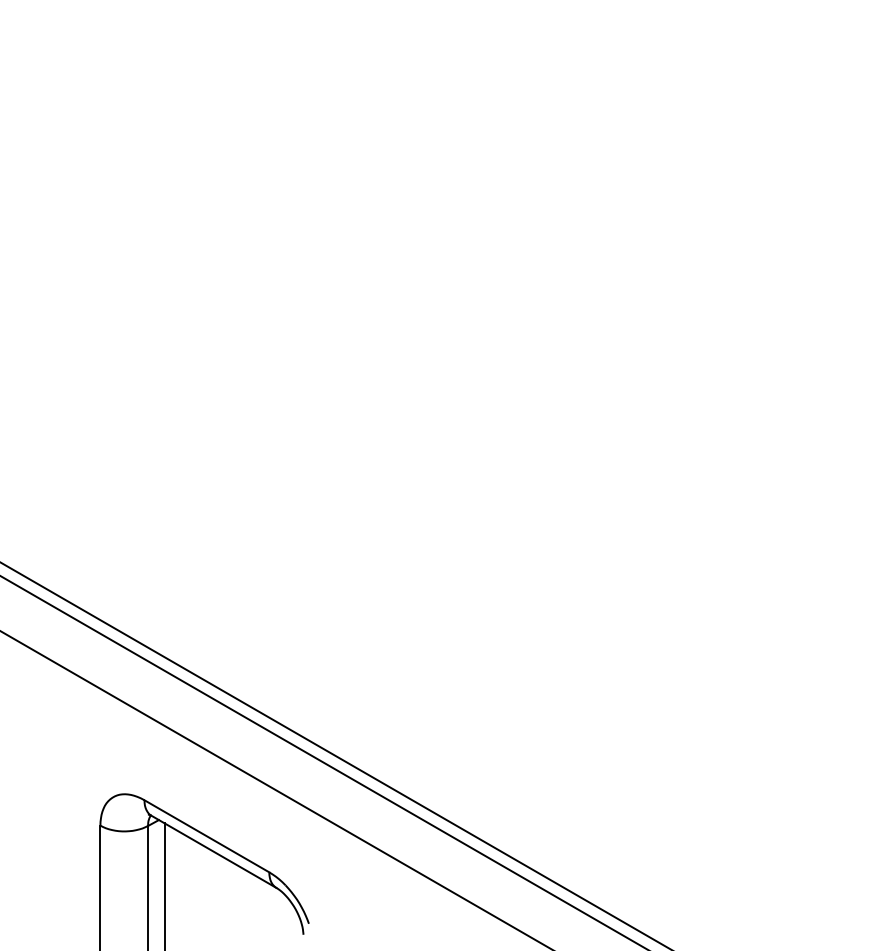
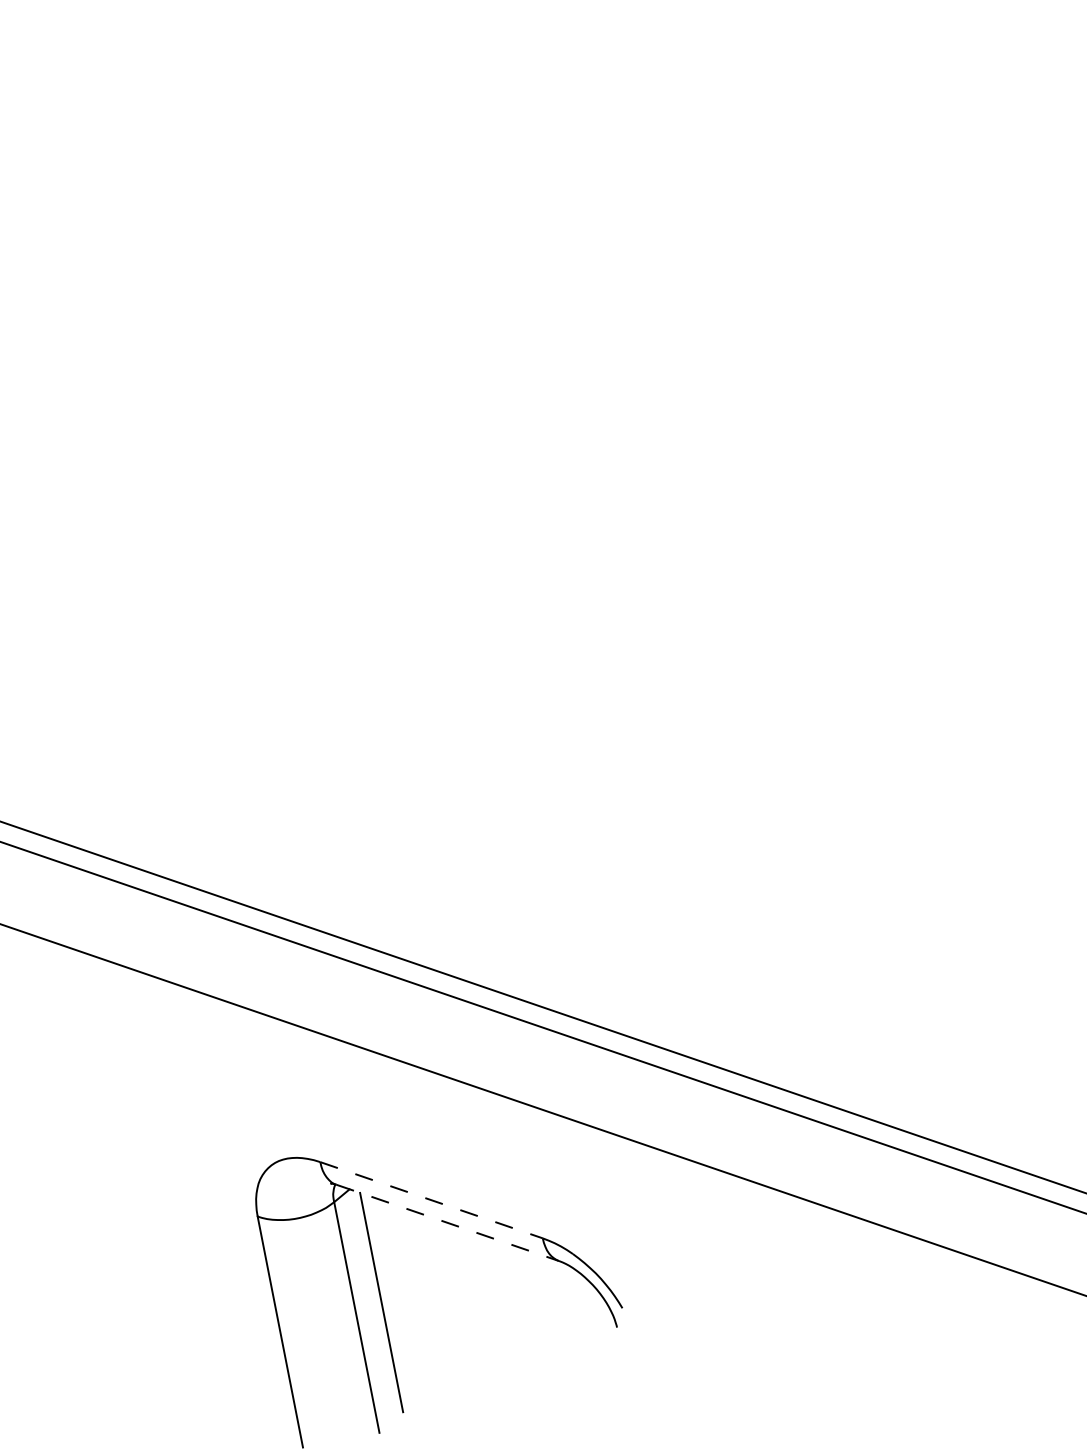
line: (207, 836) -> (432, 1200), solid -> dashed
line: (214, 852) -> (448, 1223), solid -> dashed

